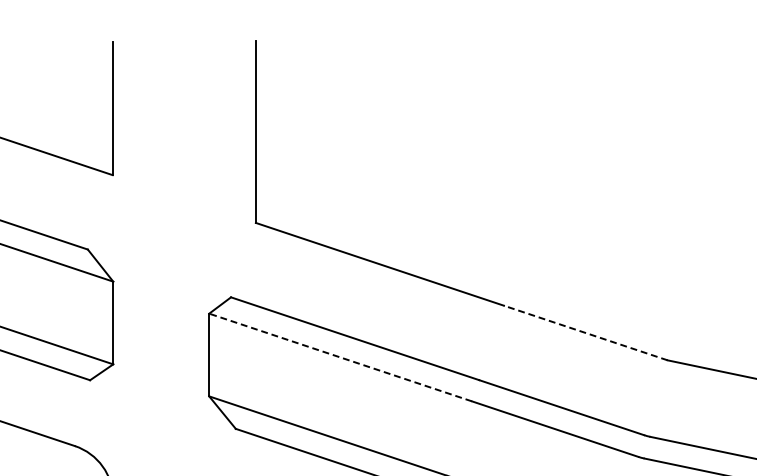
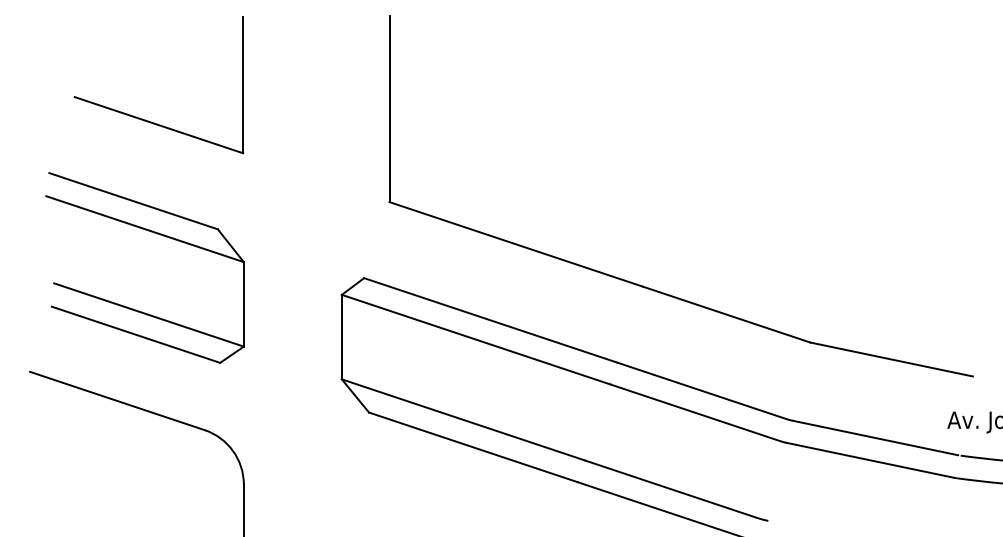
line: (585, 332) -> (726, 314), dashed -> solid
line: (340, 357) -> (476, 339), dashed -> solid

